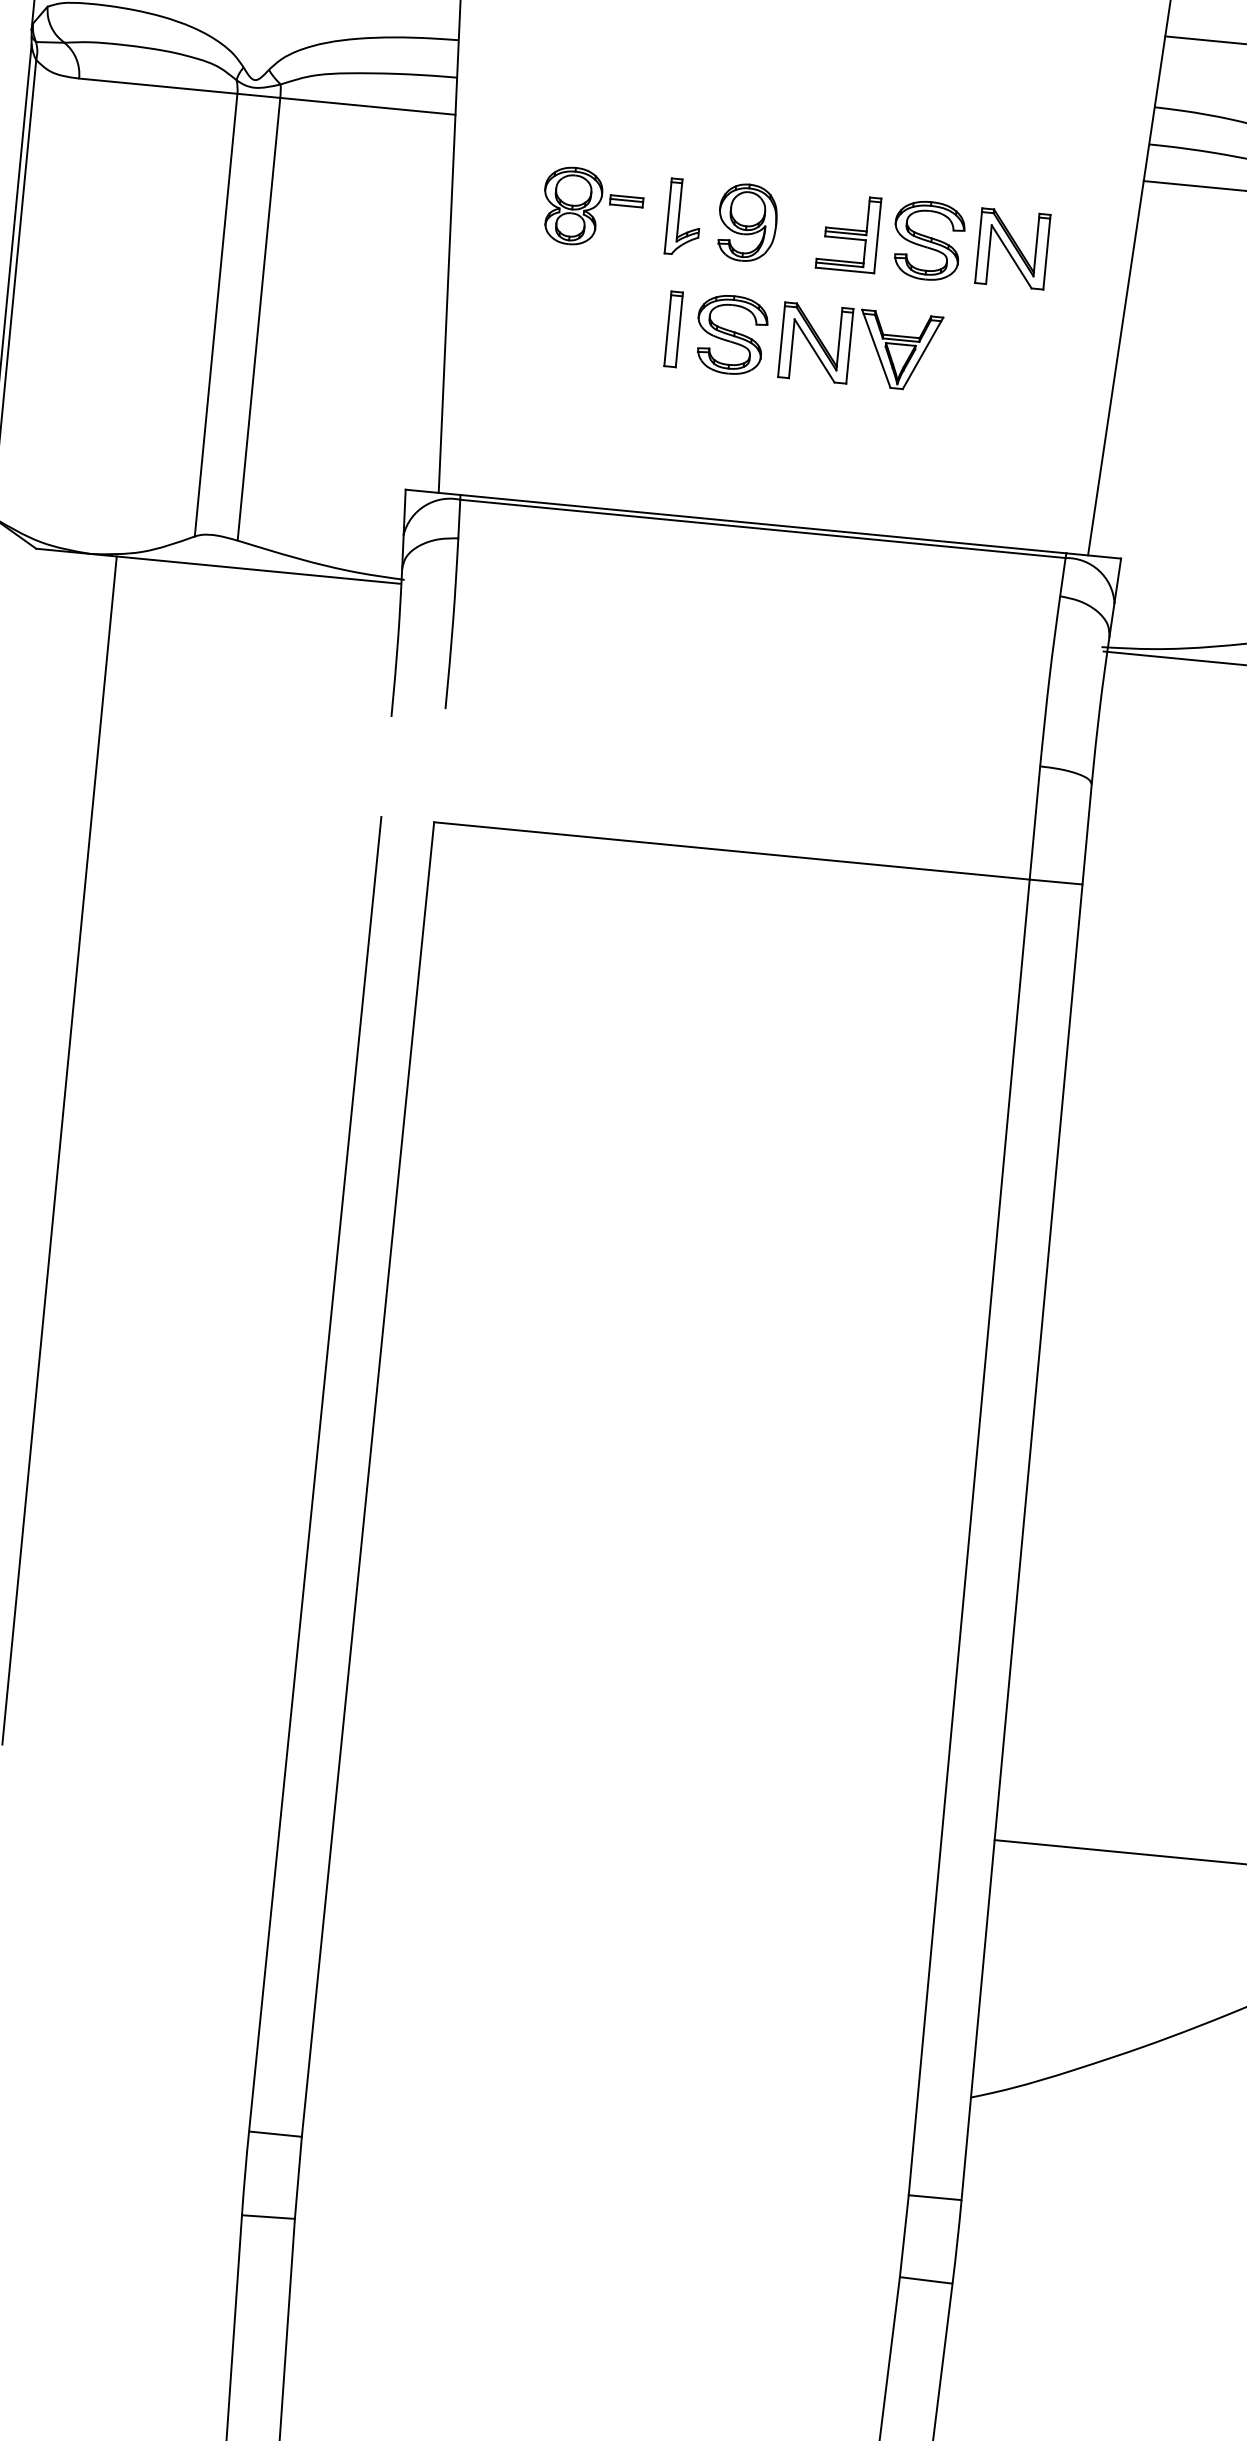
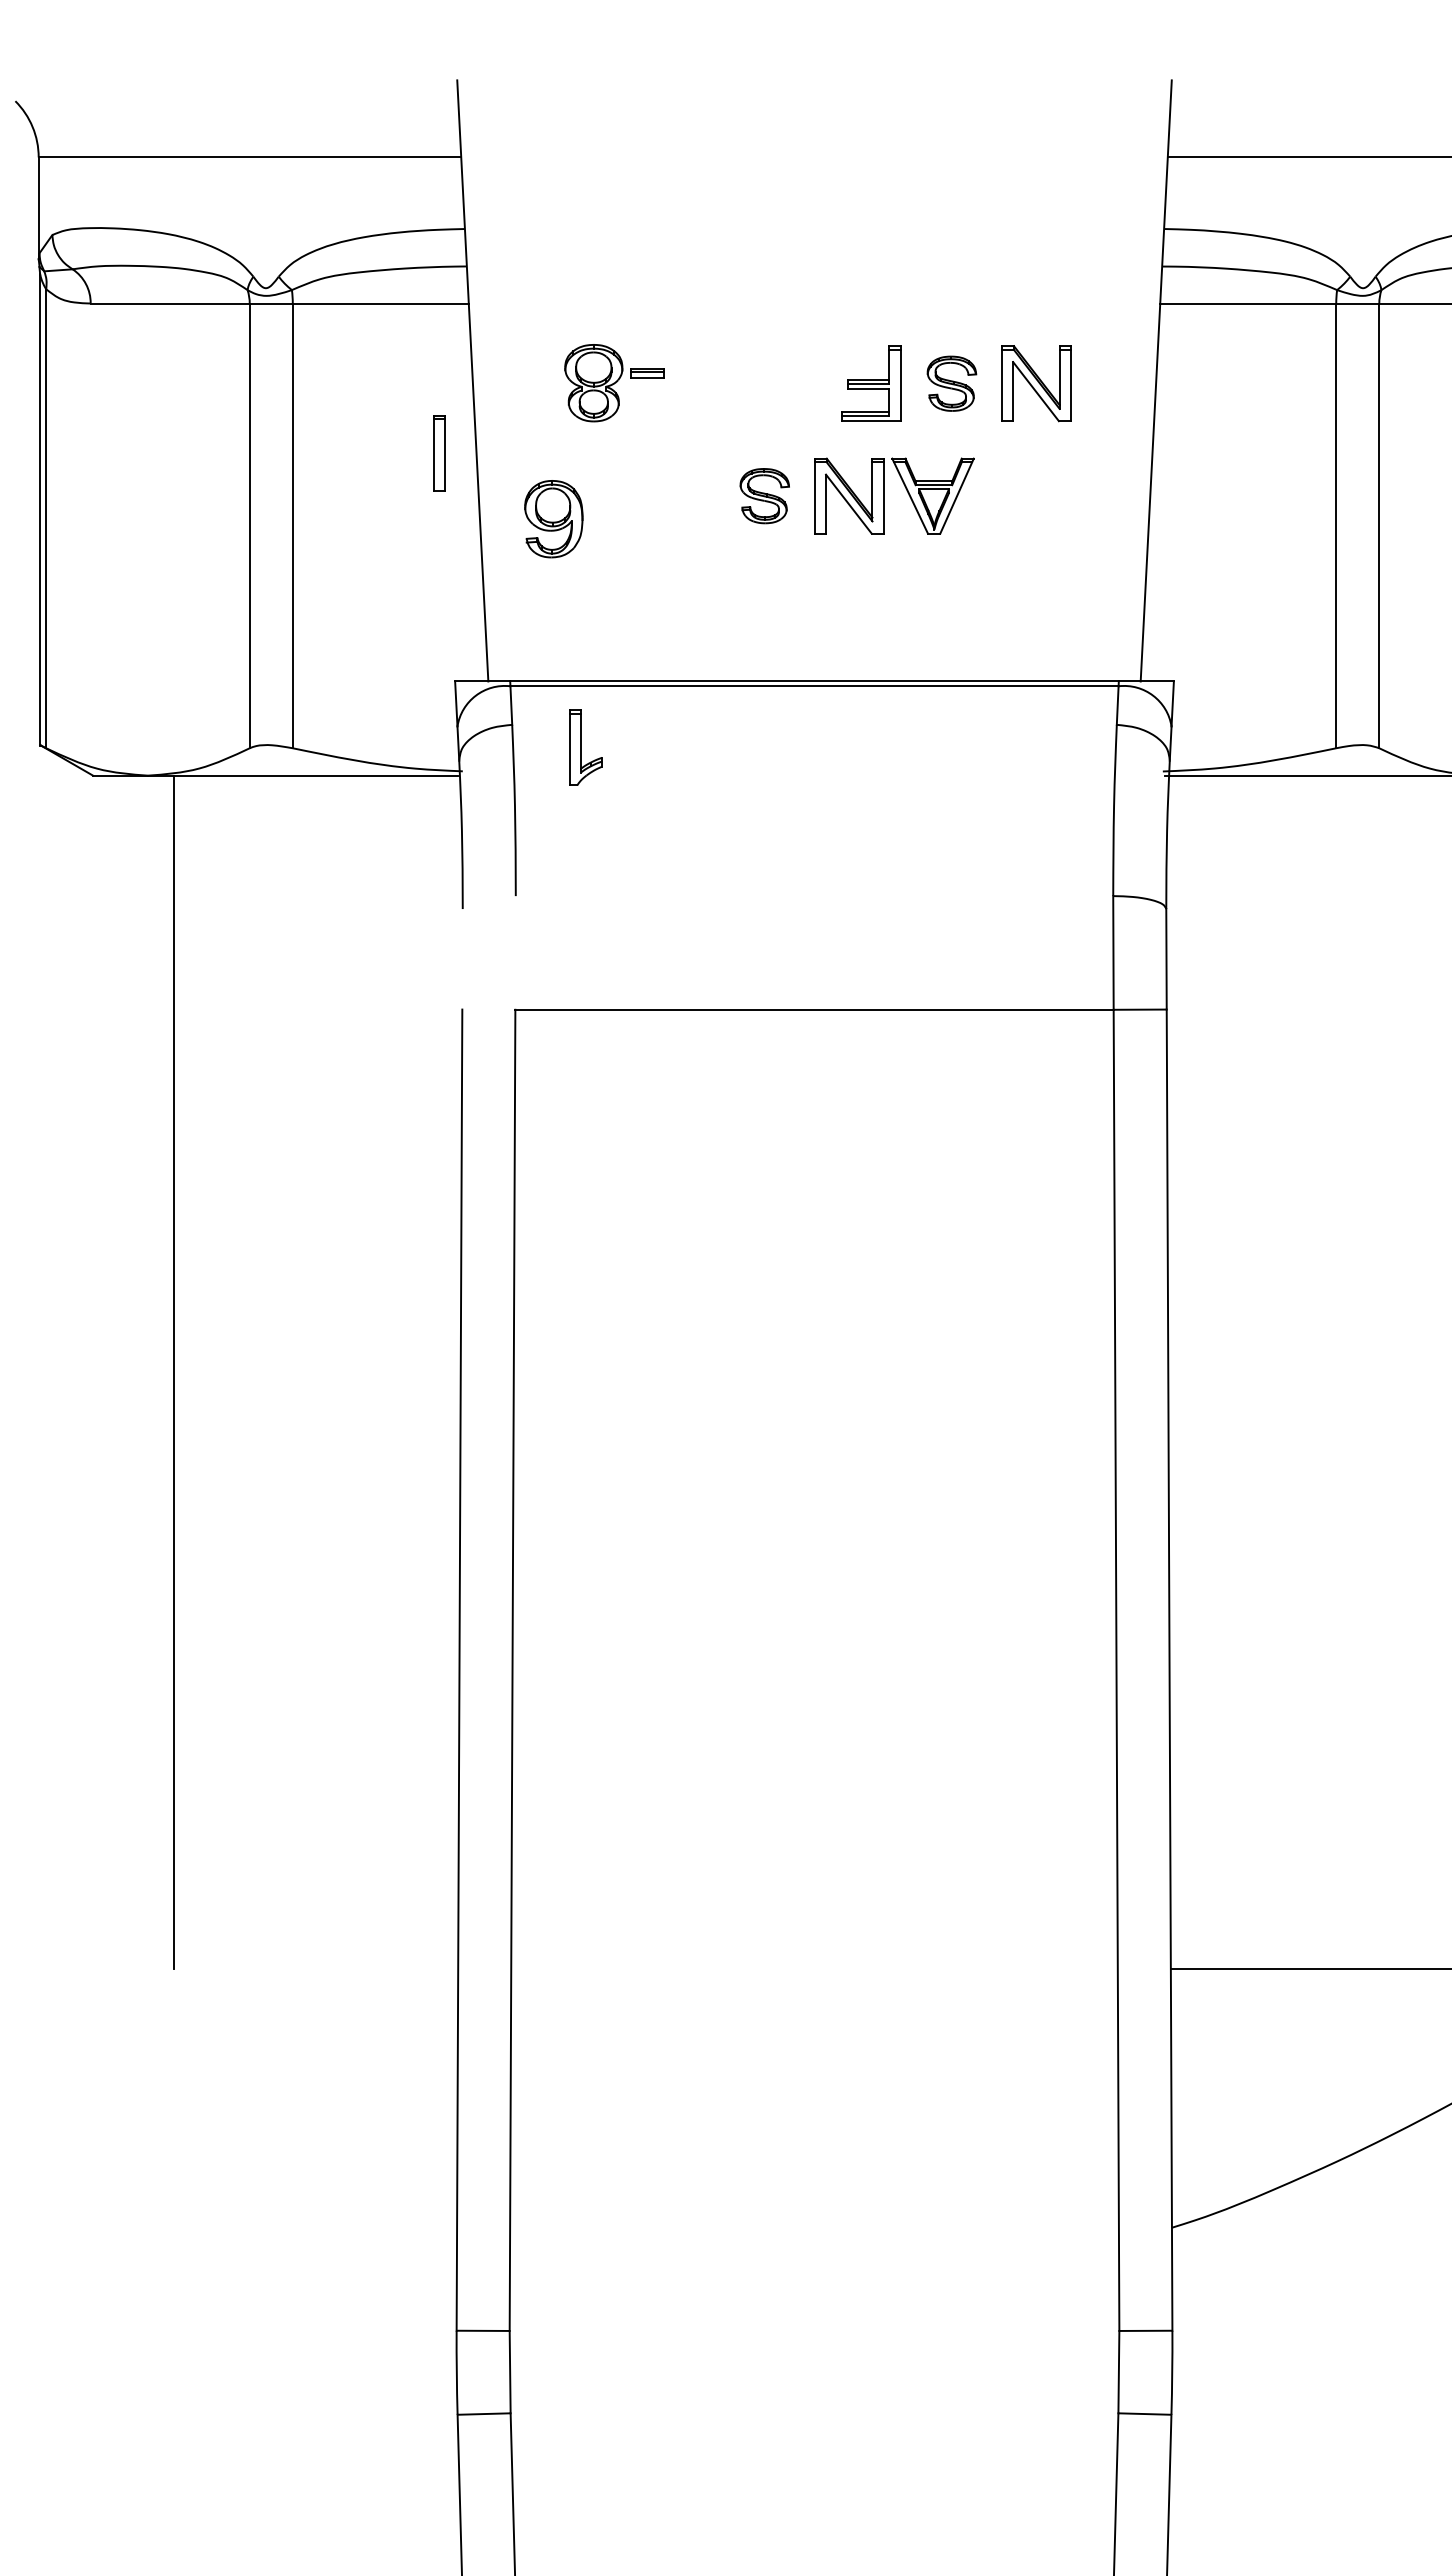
part: (683, 217) -> (585, 747), moved
part: (747, 223) -> (553, 519), moved
part: (928, 240) -> (951, 383), size x0.7
part: (673, 329) -> (439, 453), moved
part: (731, 334) -> (764, 495), size x0.7

